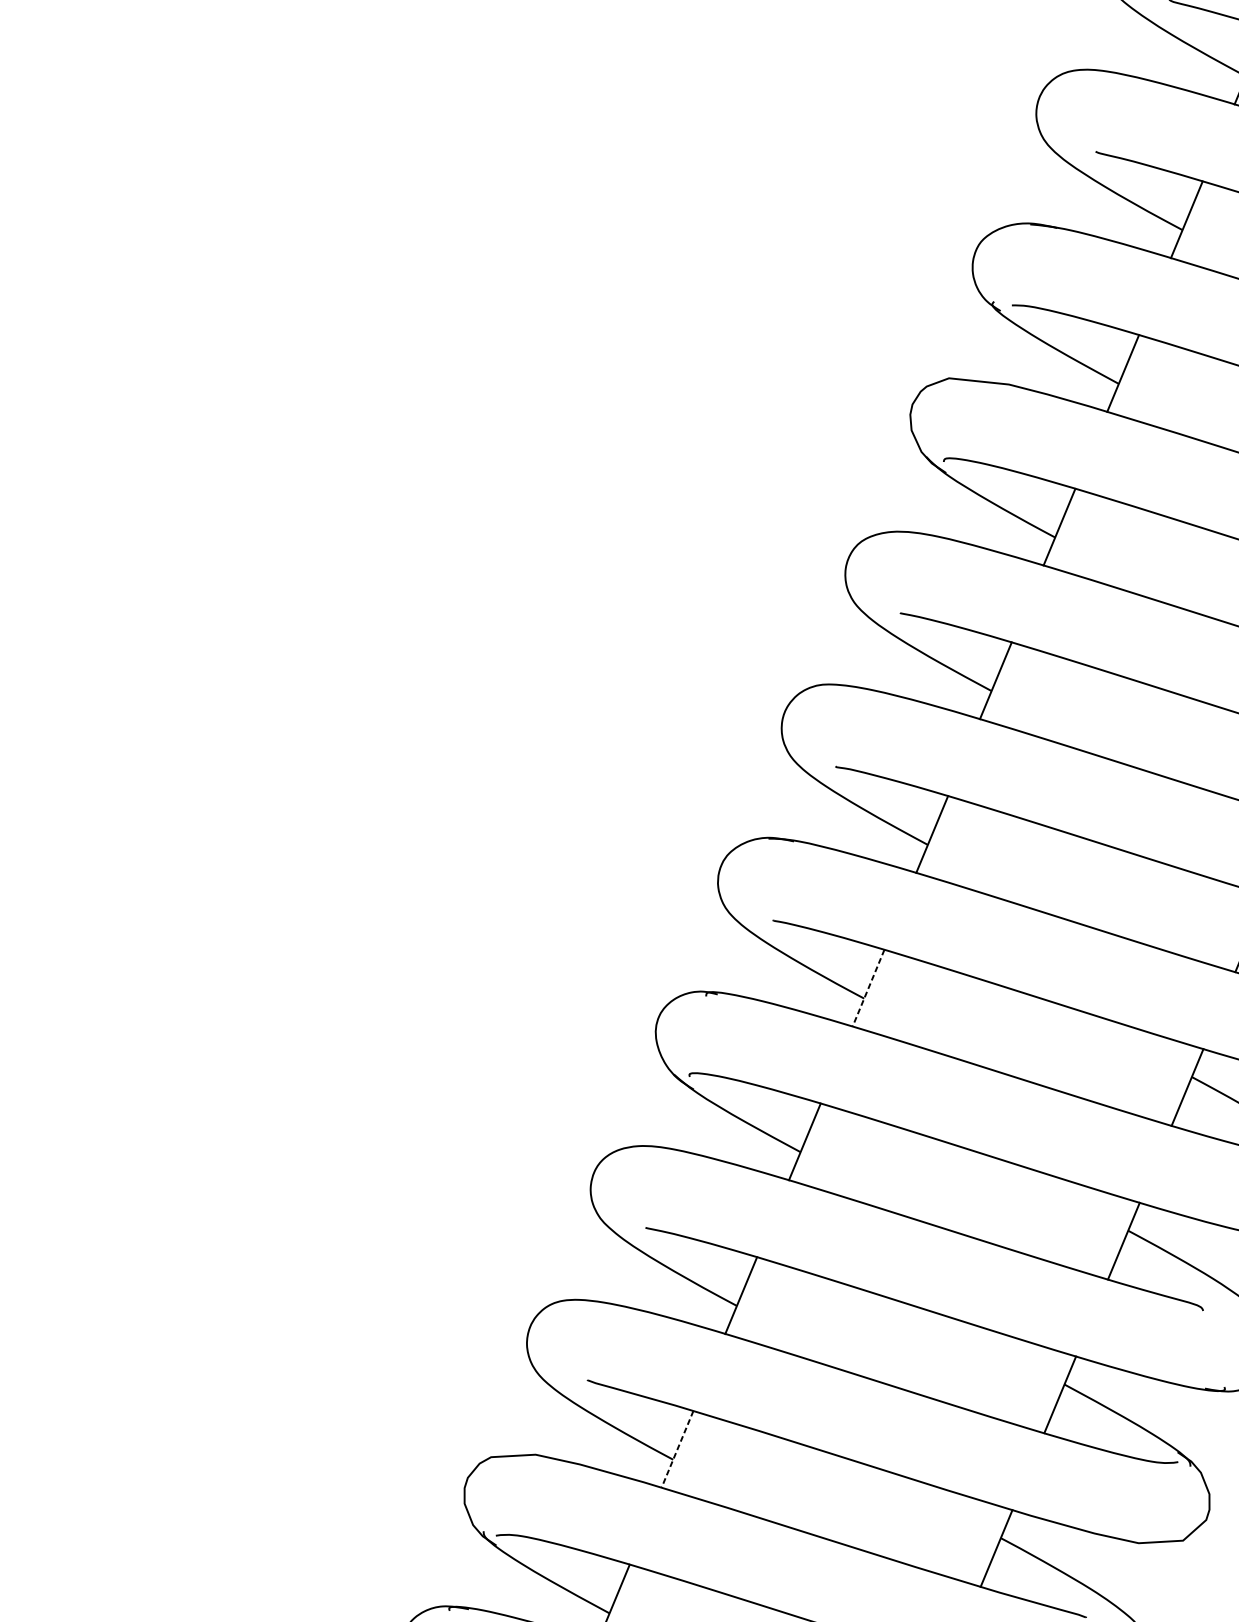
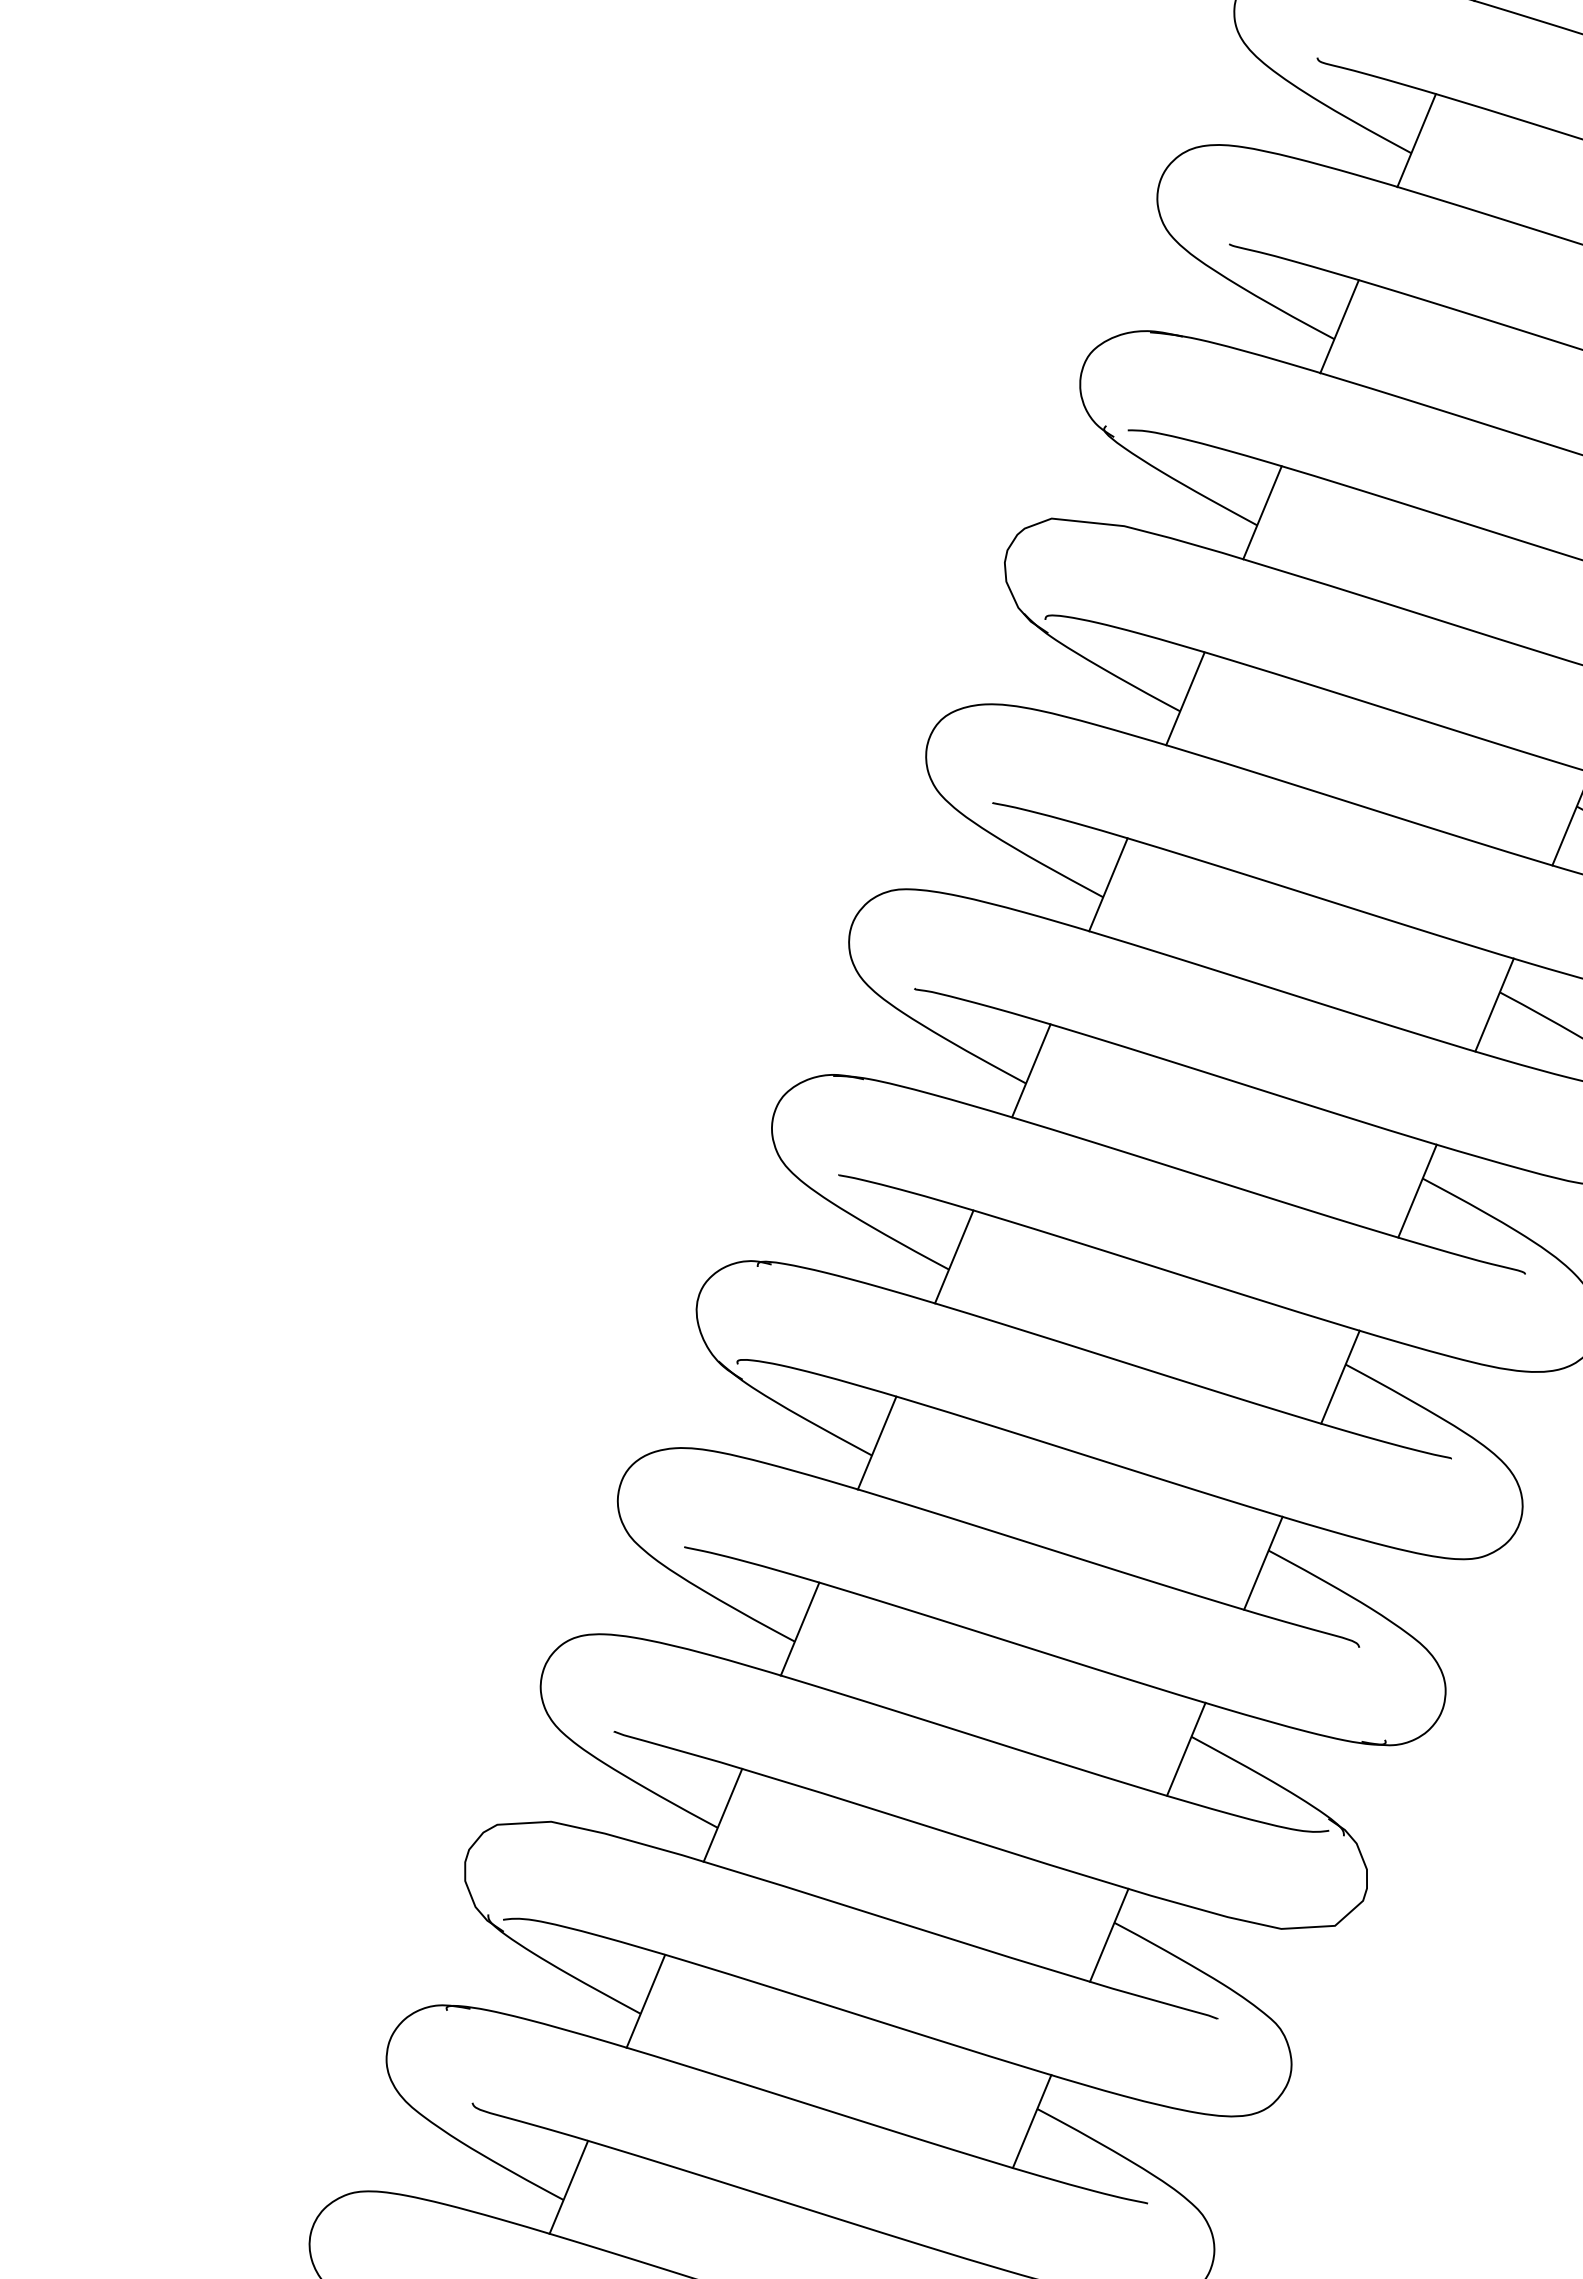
line: (868, 988) -> (954, 1257), dashed -> solid
line: (677, 1449) -> (722, 1815), dashed -> solid

